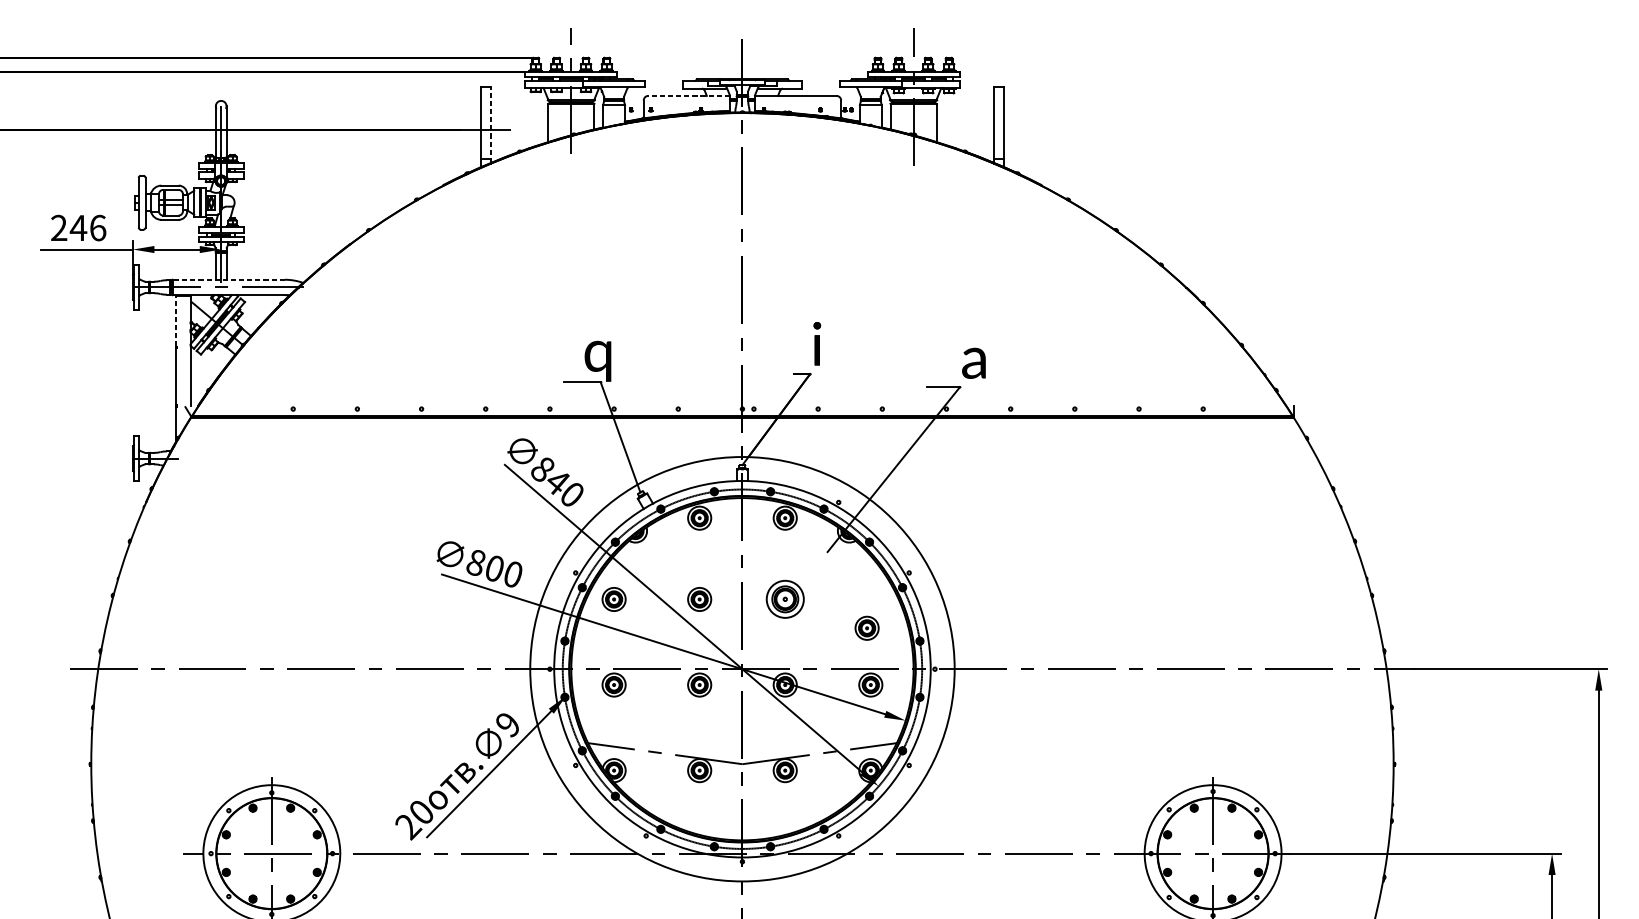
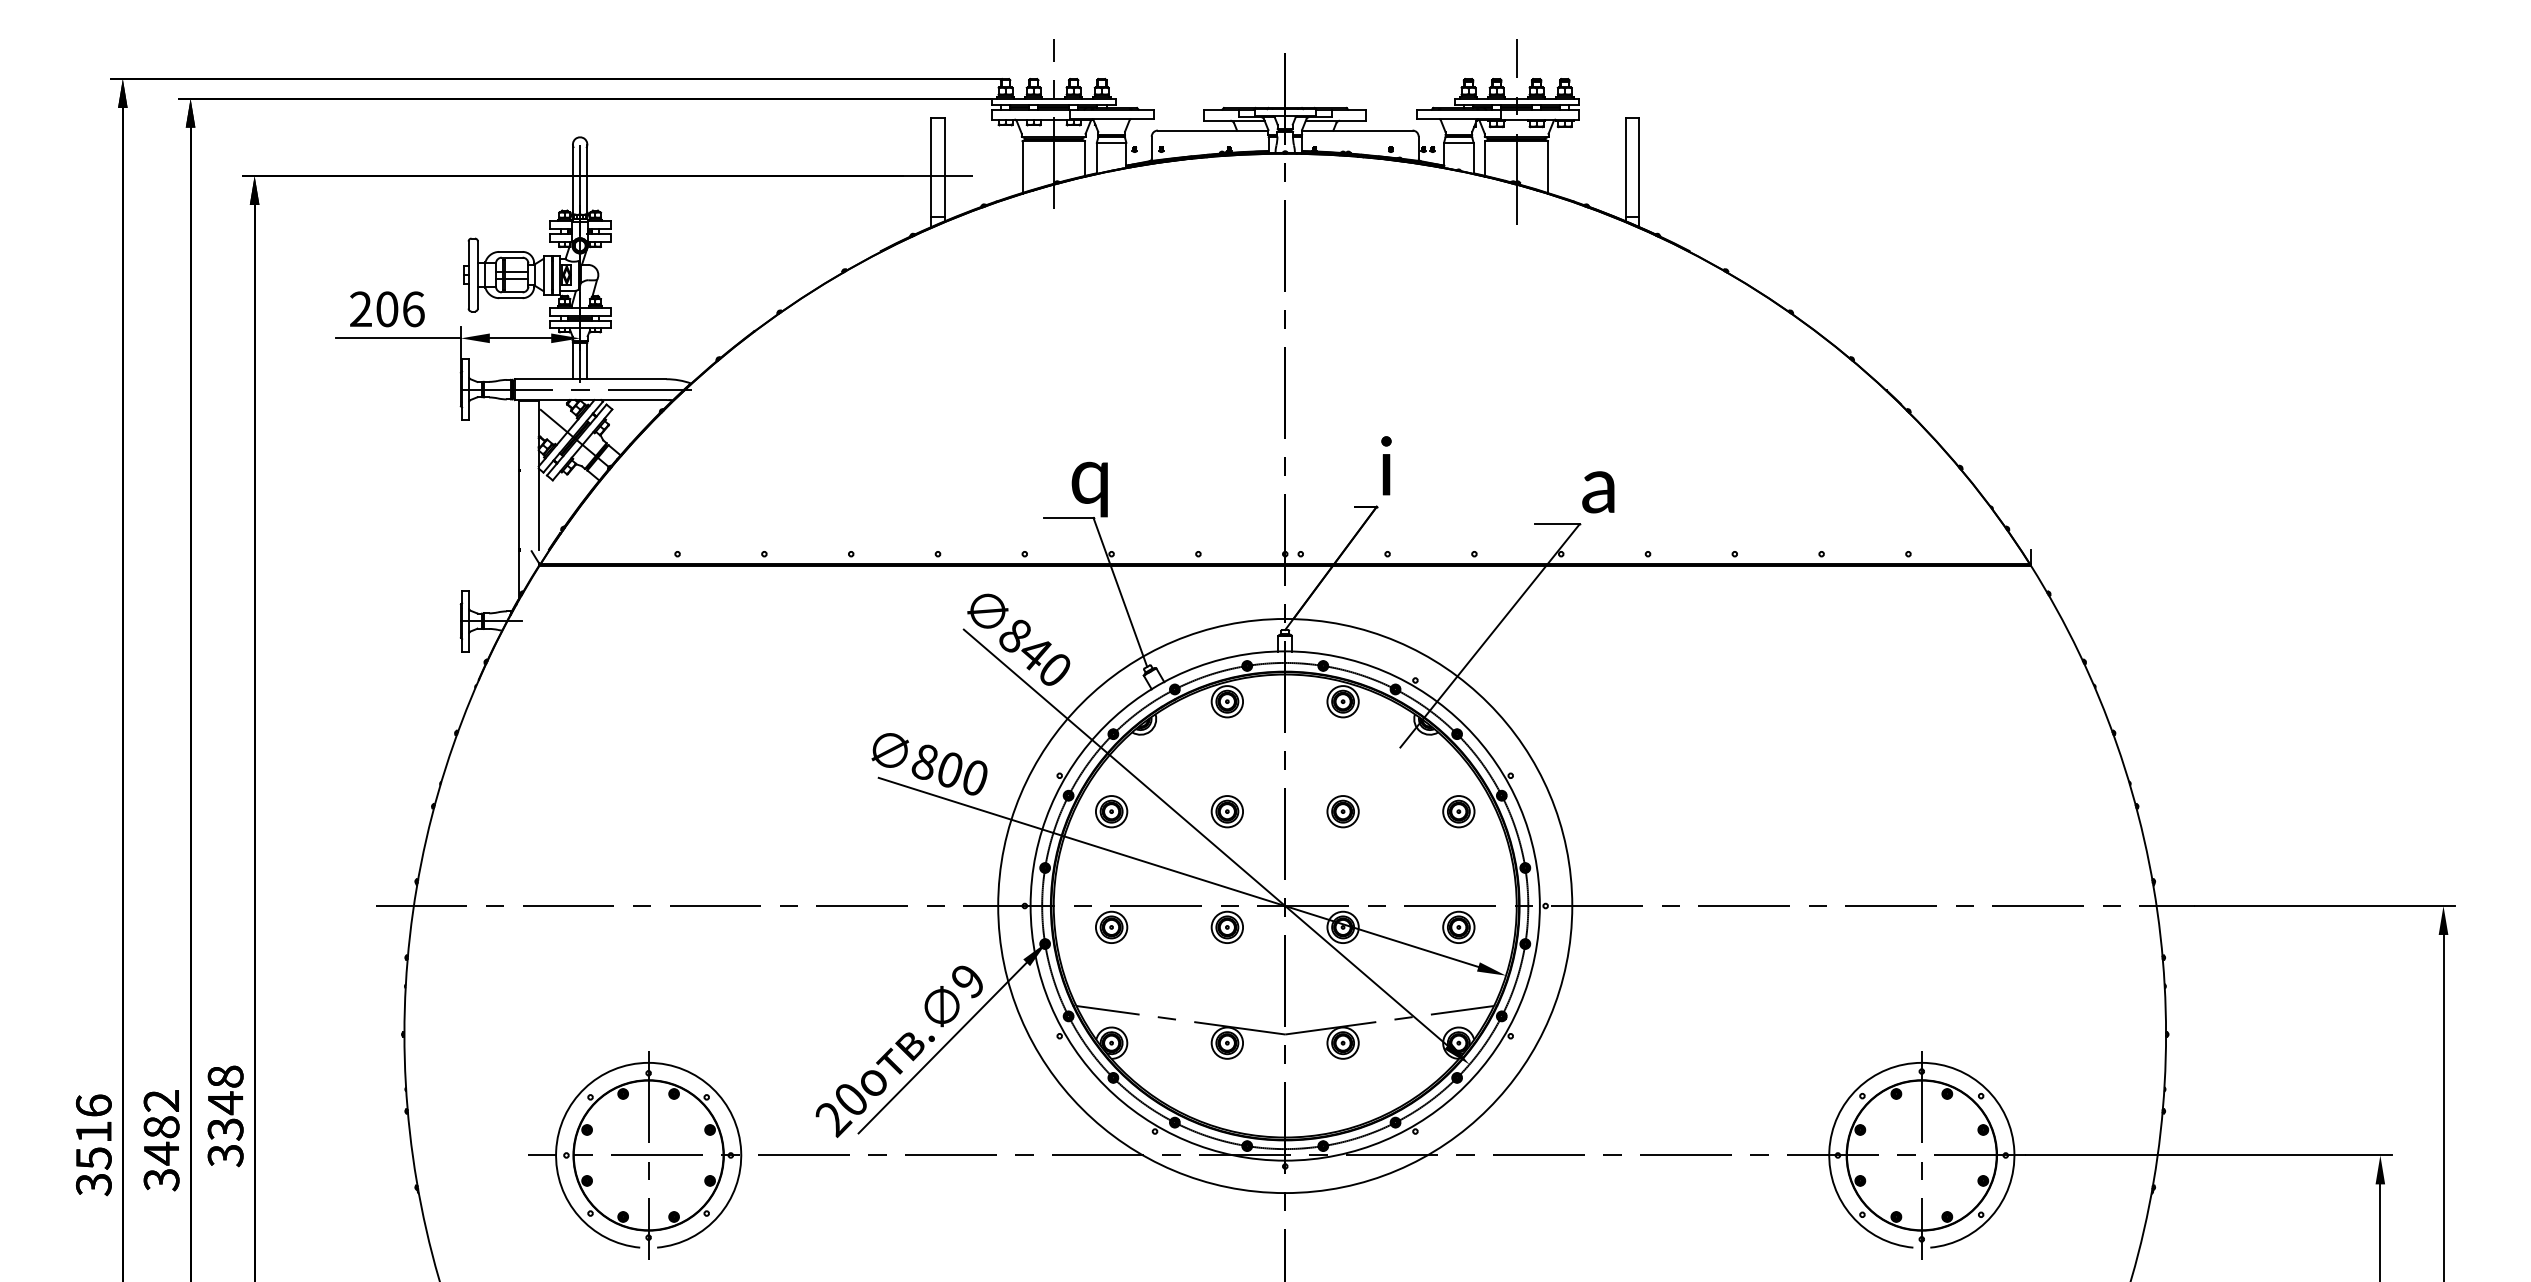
line: (688, 95) -> (1212, 130), dashed -> solid
line: (490, 124) -> (944, 169), dashed -> solid
text: (78, 228) -> (387, 309), 246 -> 206
line: (228, 279) -> (590, 379), dashed -> solid
line: (175, 321) -> (518, 435), dashed -> solid
part: (784, 599) -> (1342, 811), size x0.62
part: (866, 628) -> (1458, 811), moved

